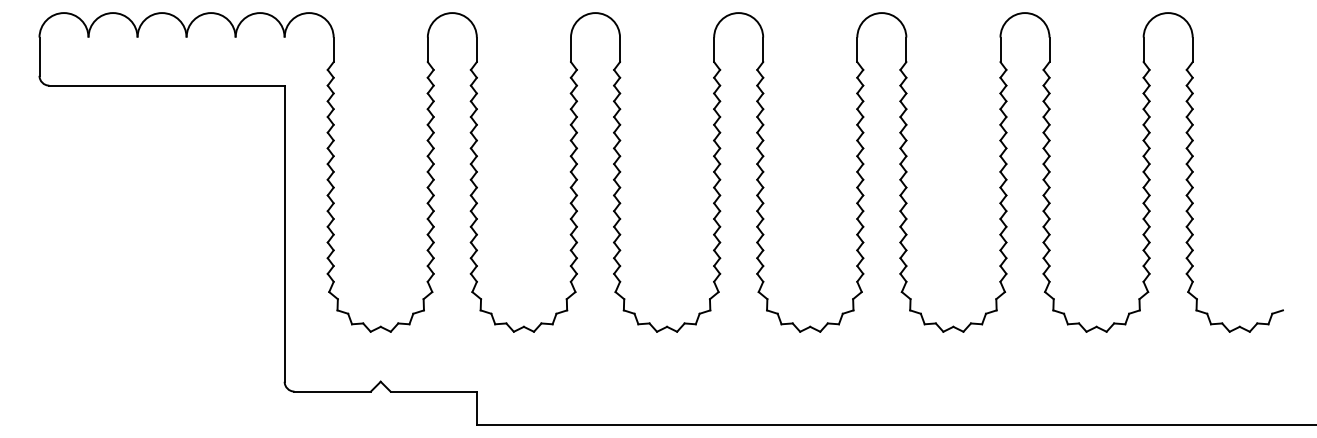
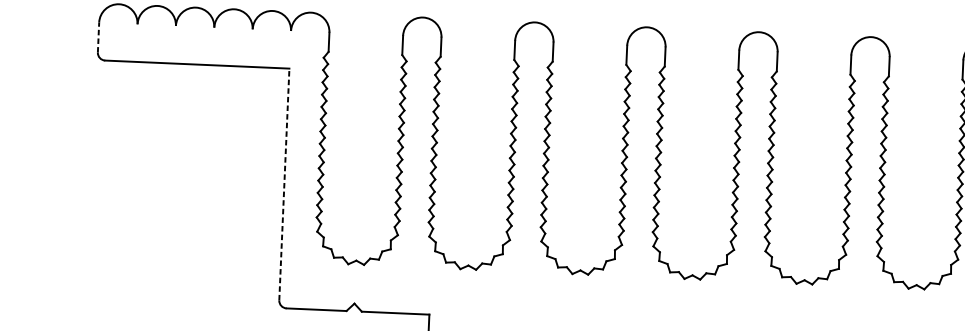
line: (39, 56) -> (98, 37), solid -> dashed
line: (284, 233) -> (284, 184), solid -> dashed

